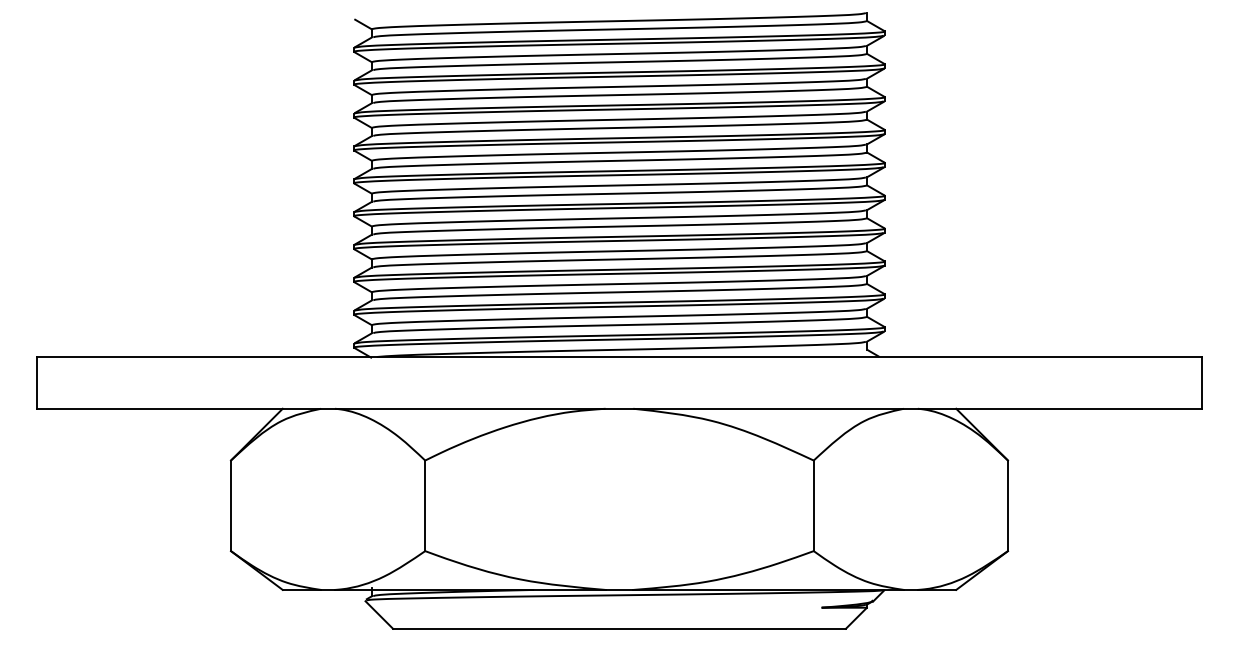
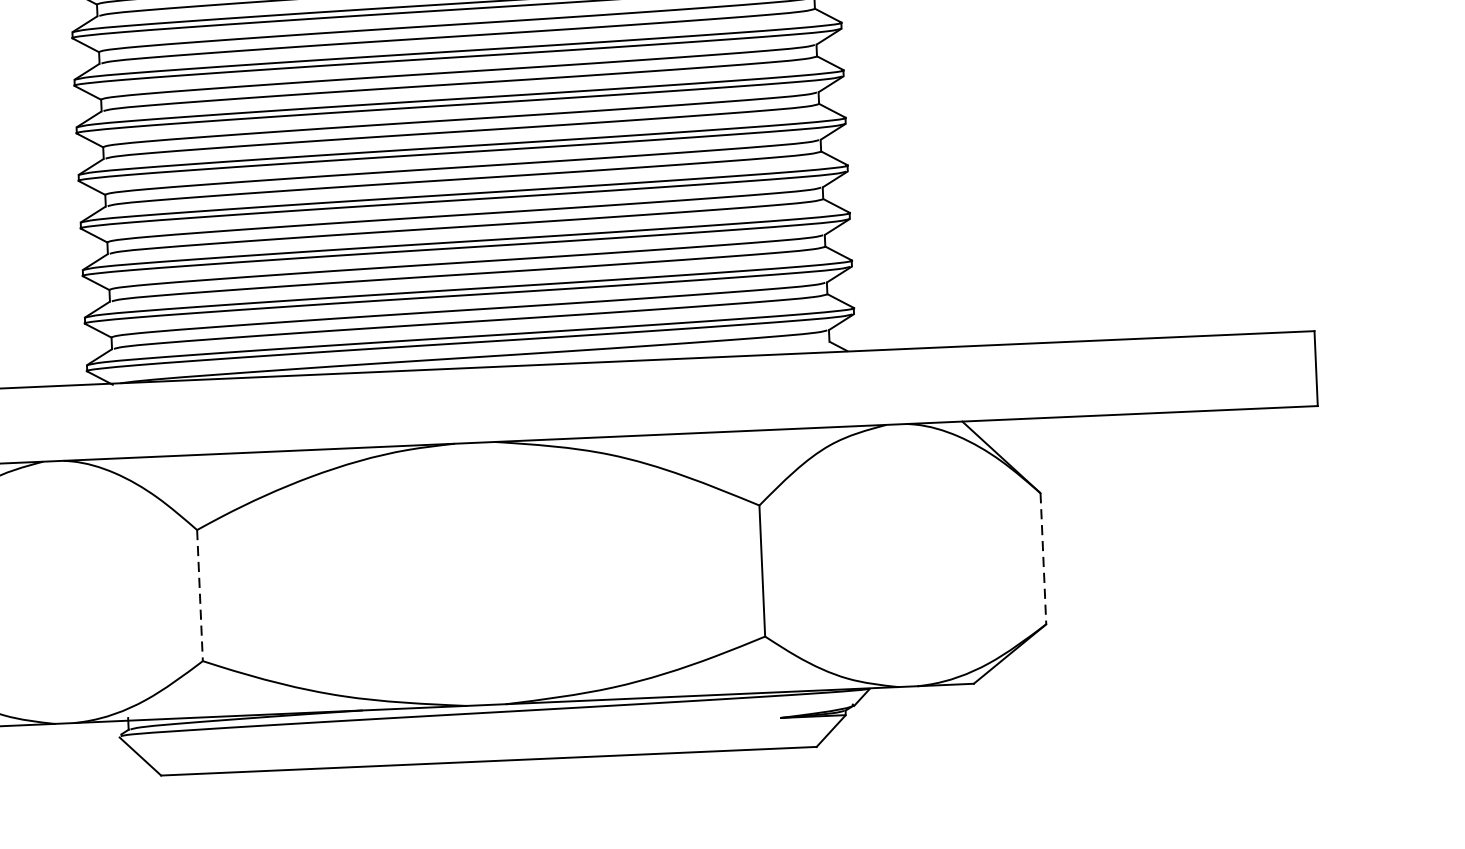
line: (425, 506) -> (200, 596), solid -> dashed
line: (1008, 506) -> (1044, 559), solid -> dashed

